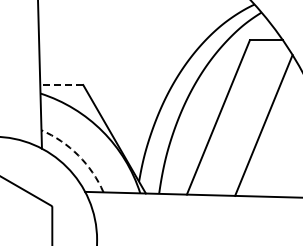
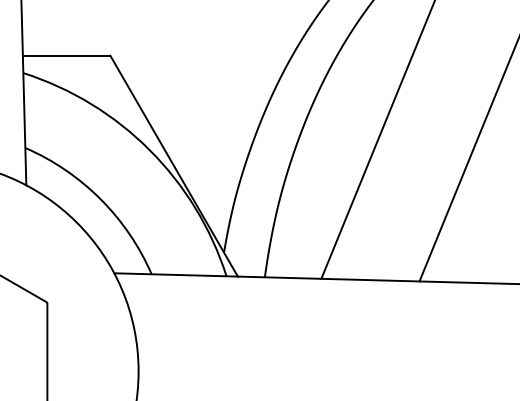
line: (61, 85) -> (66, 56), dashed -> solid
arc: (78, 155) -> (100, 199), dashed -> solid

